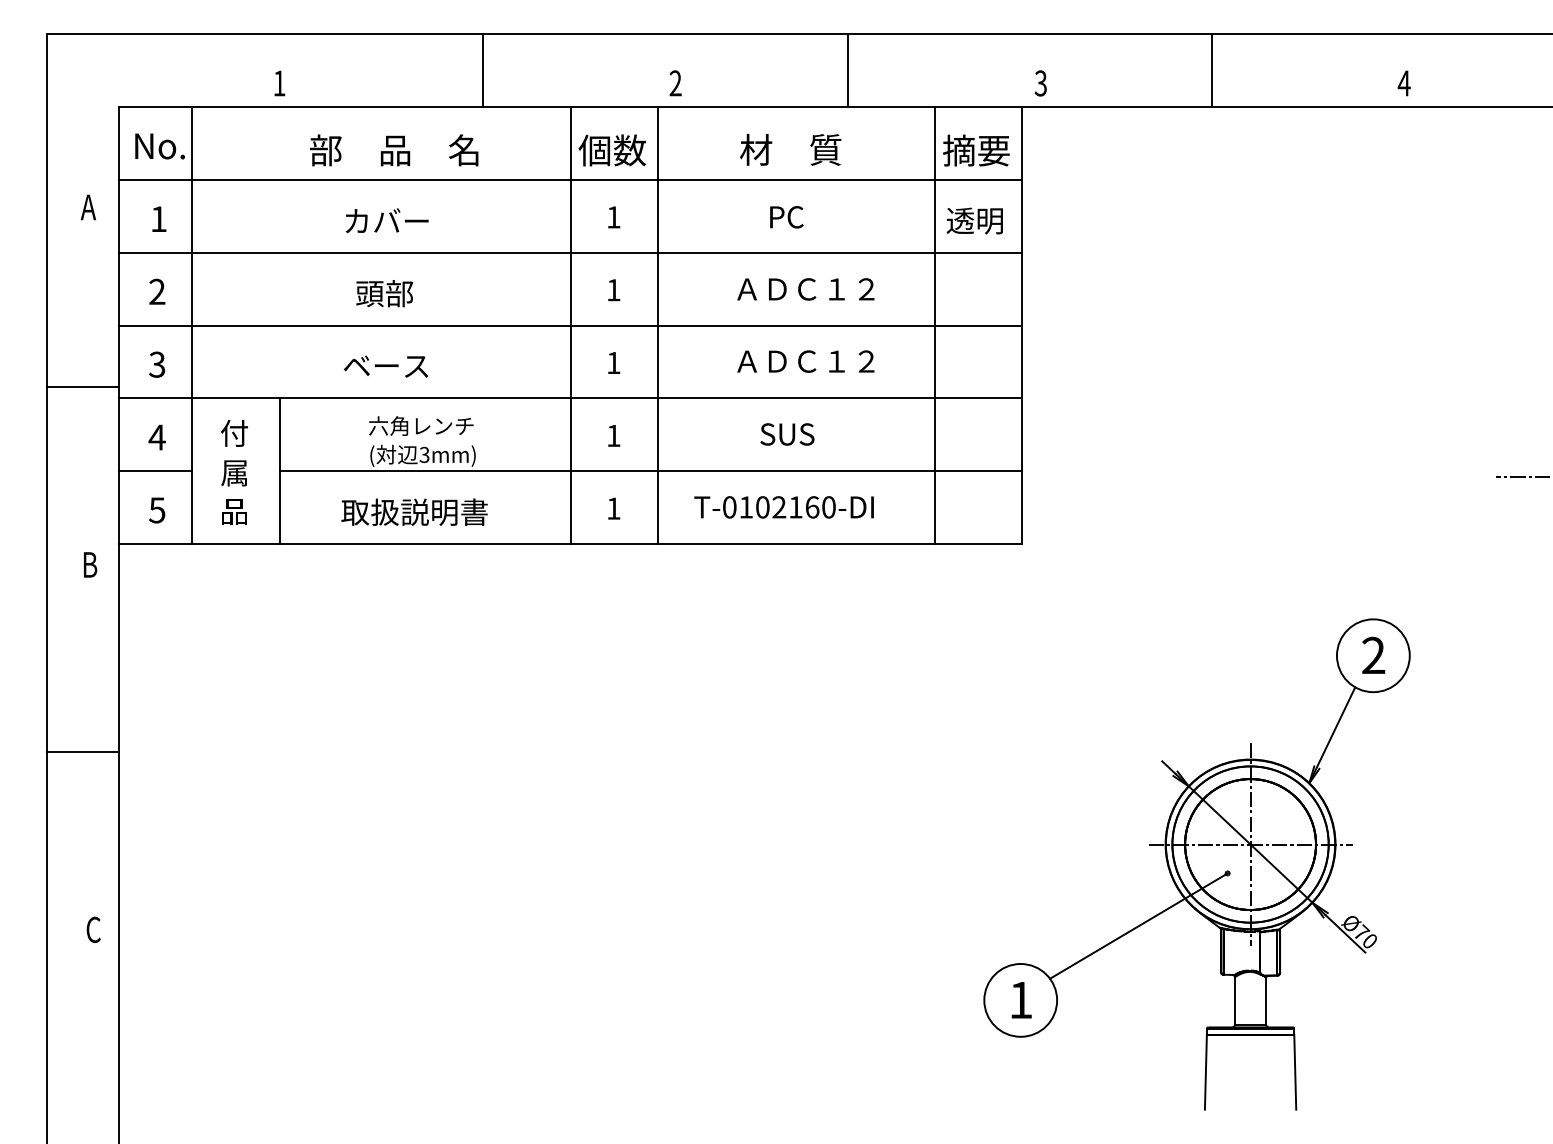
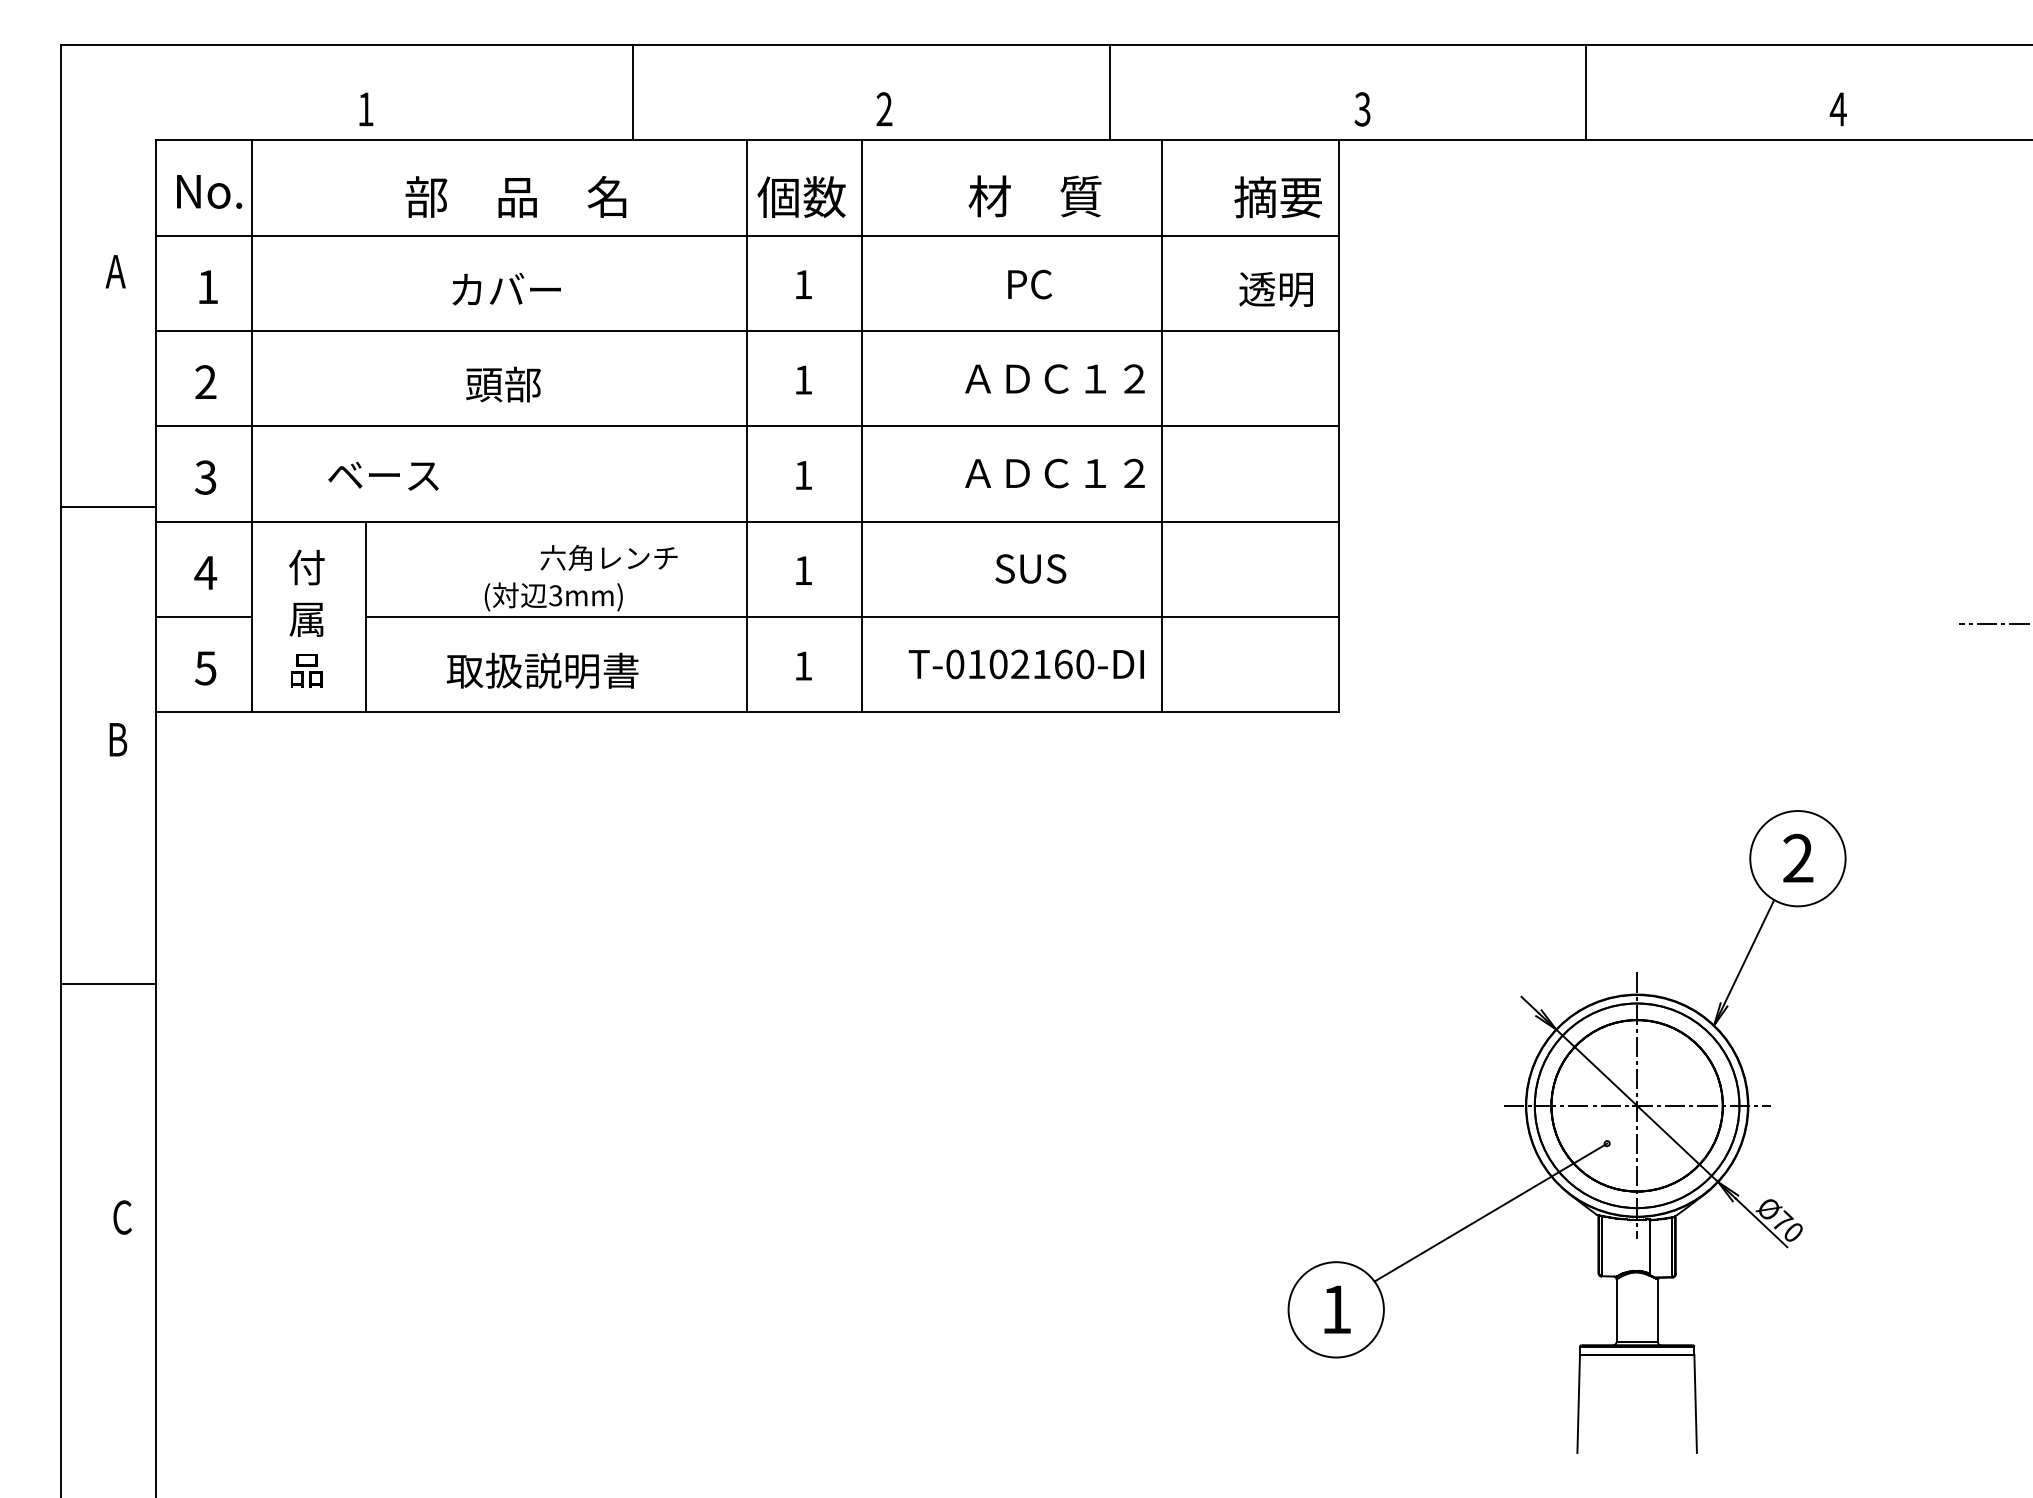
line: (935, 325) -> (1163, 426), moved
text: (385, 366) -> (382, 476), moved
text: (421, 425) -> (609, 557), moved

